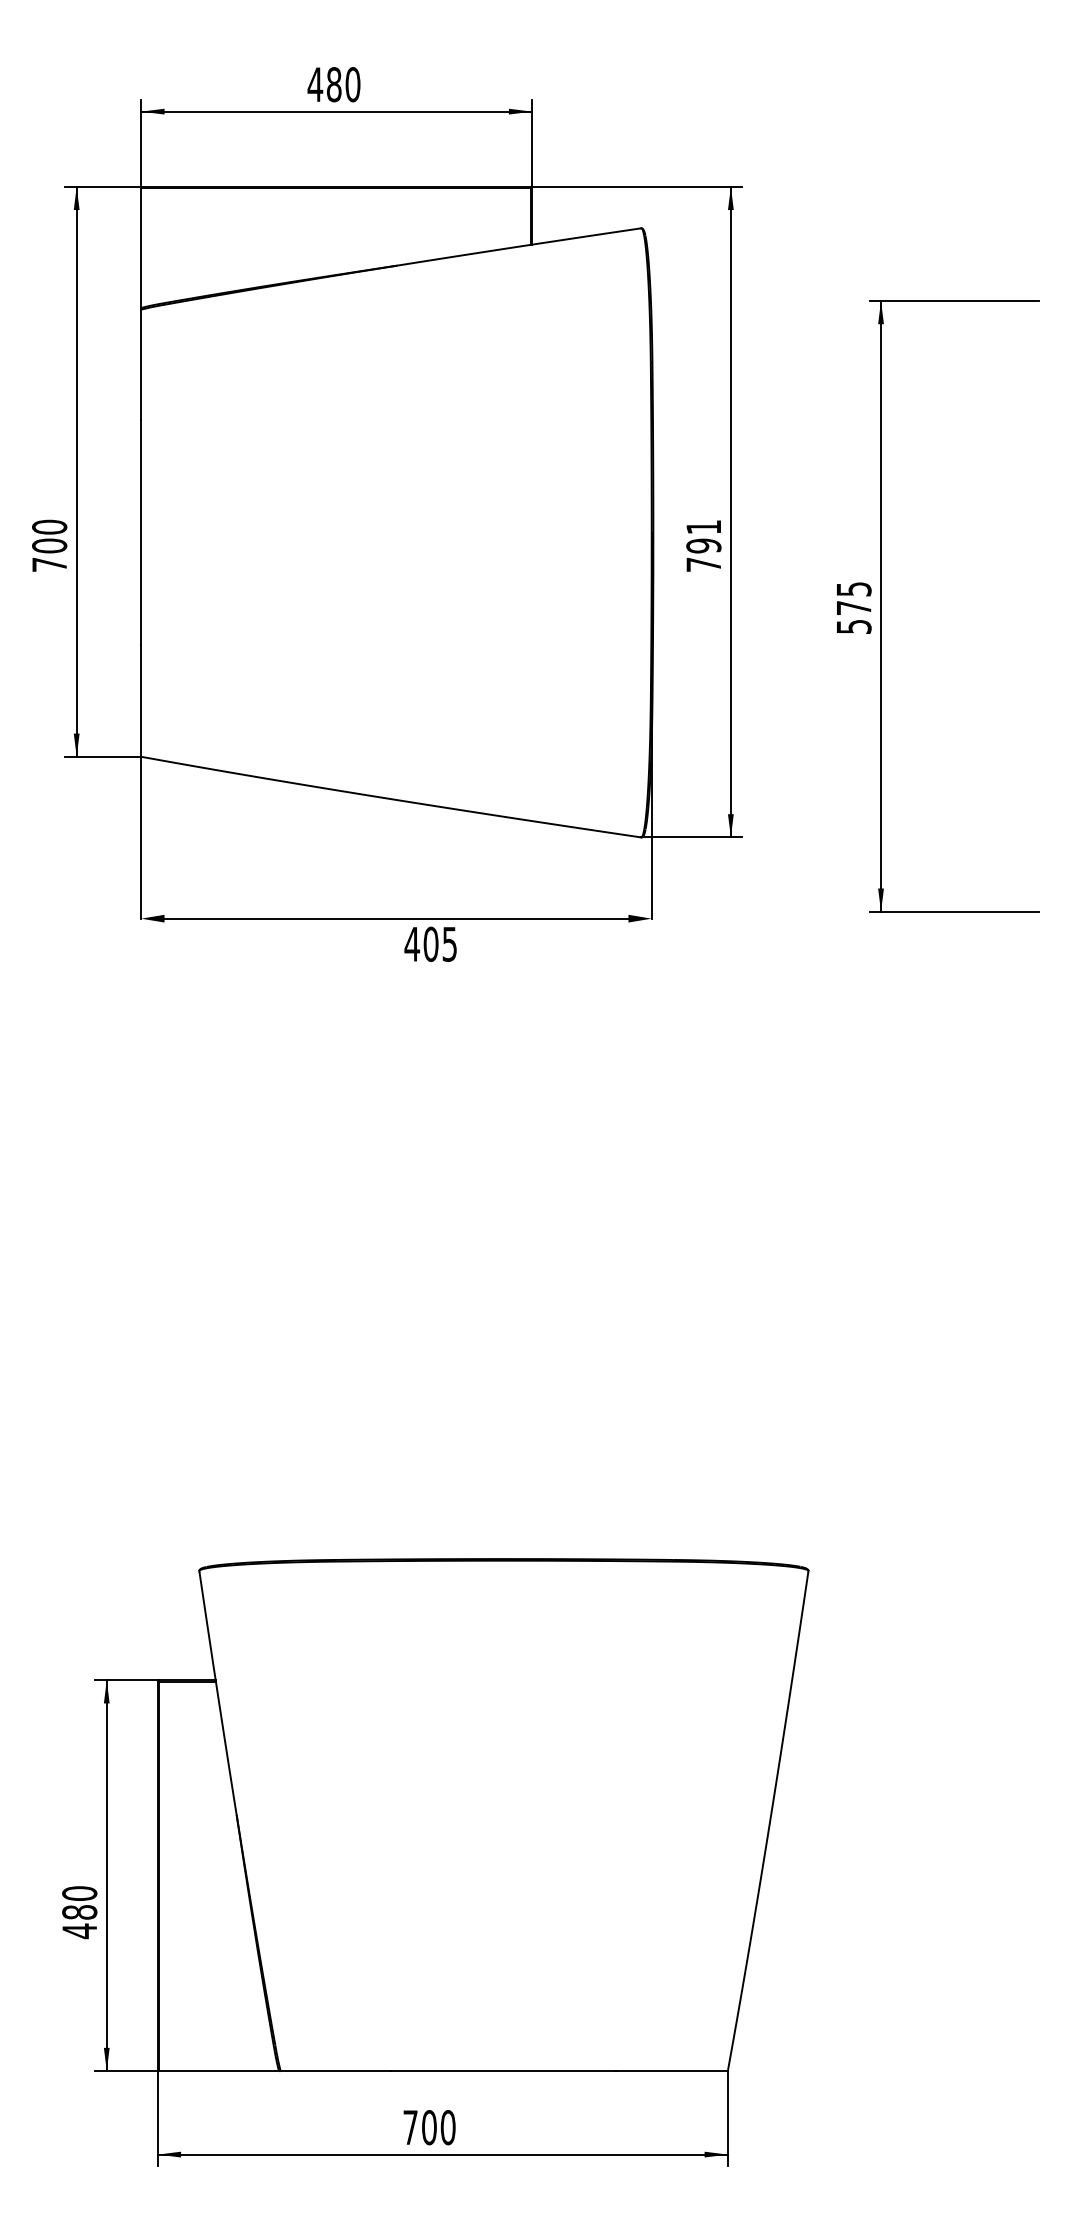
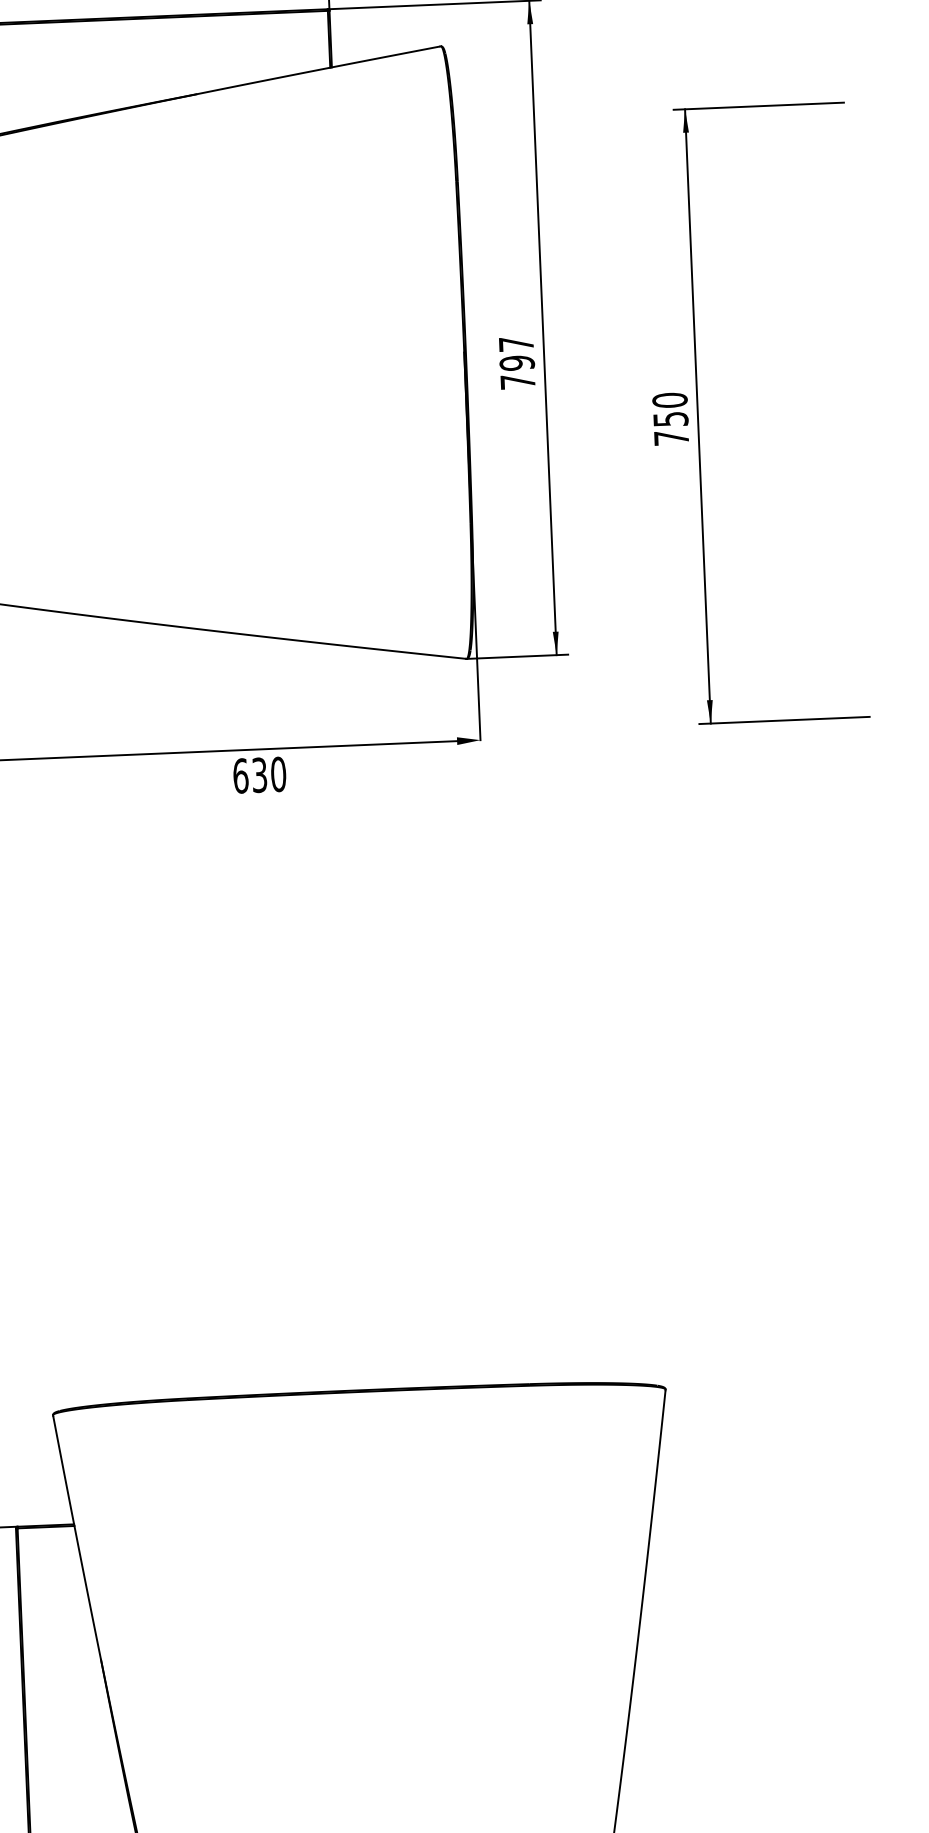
text: (703, 527) -> (516, 344), 791 -> 797
text: (853, 607) -> (670, 418), 575 -> 750
text: (430, 943) -> (259, 774), 405 -> 630

